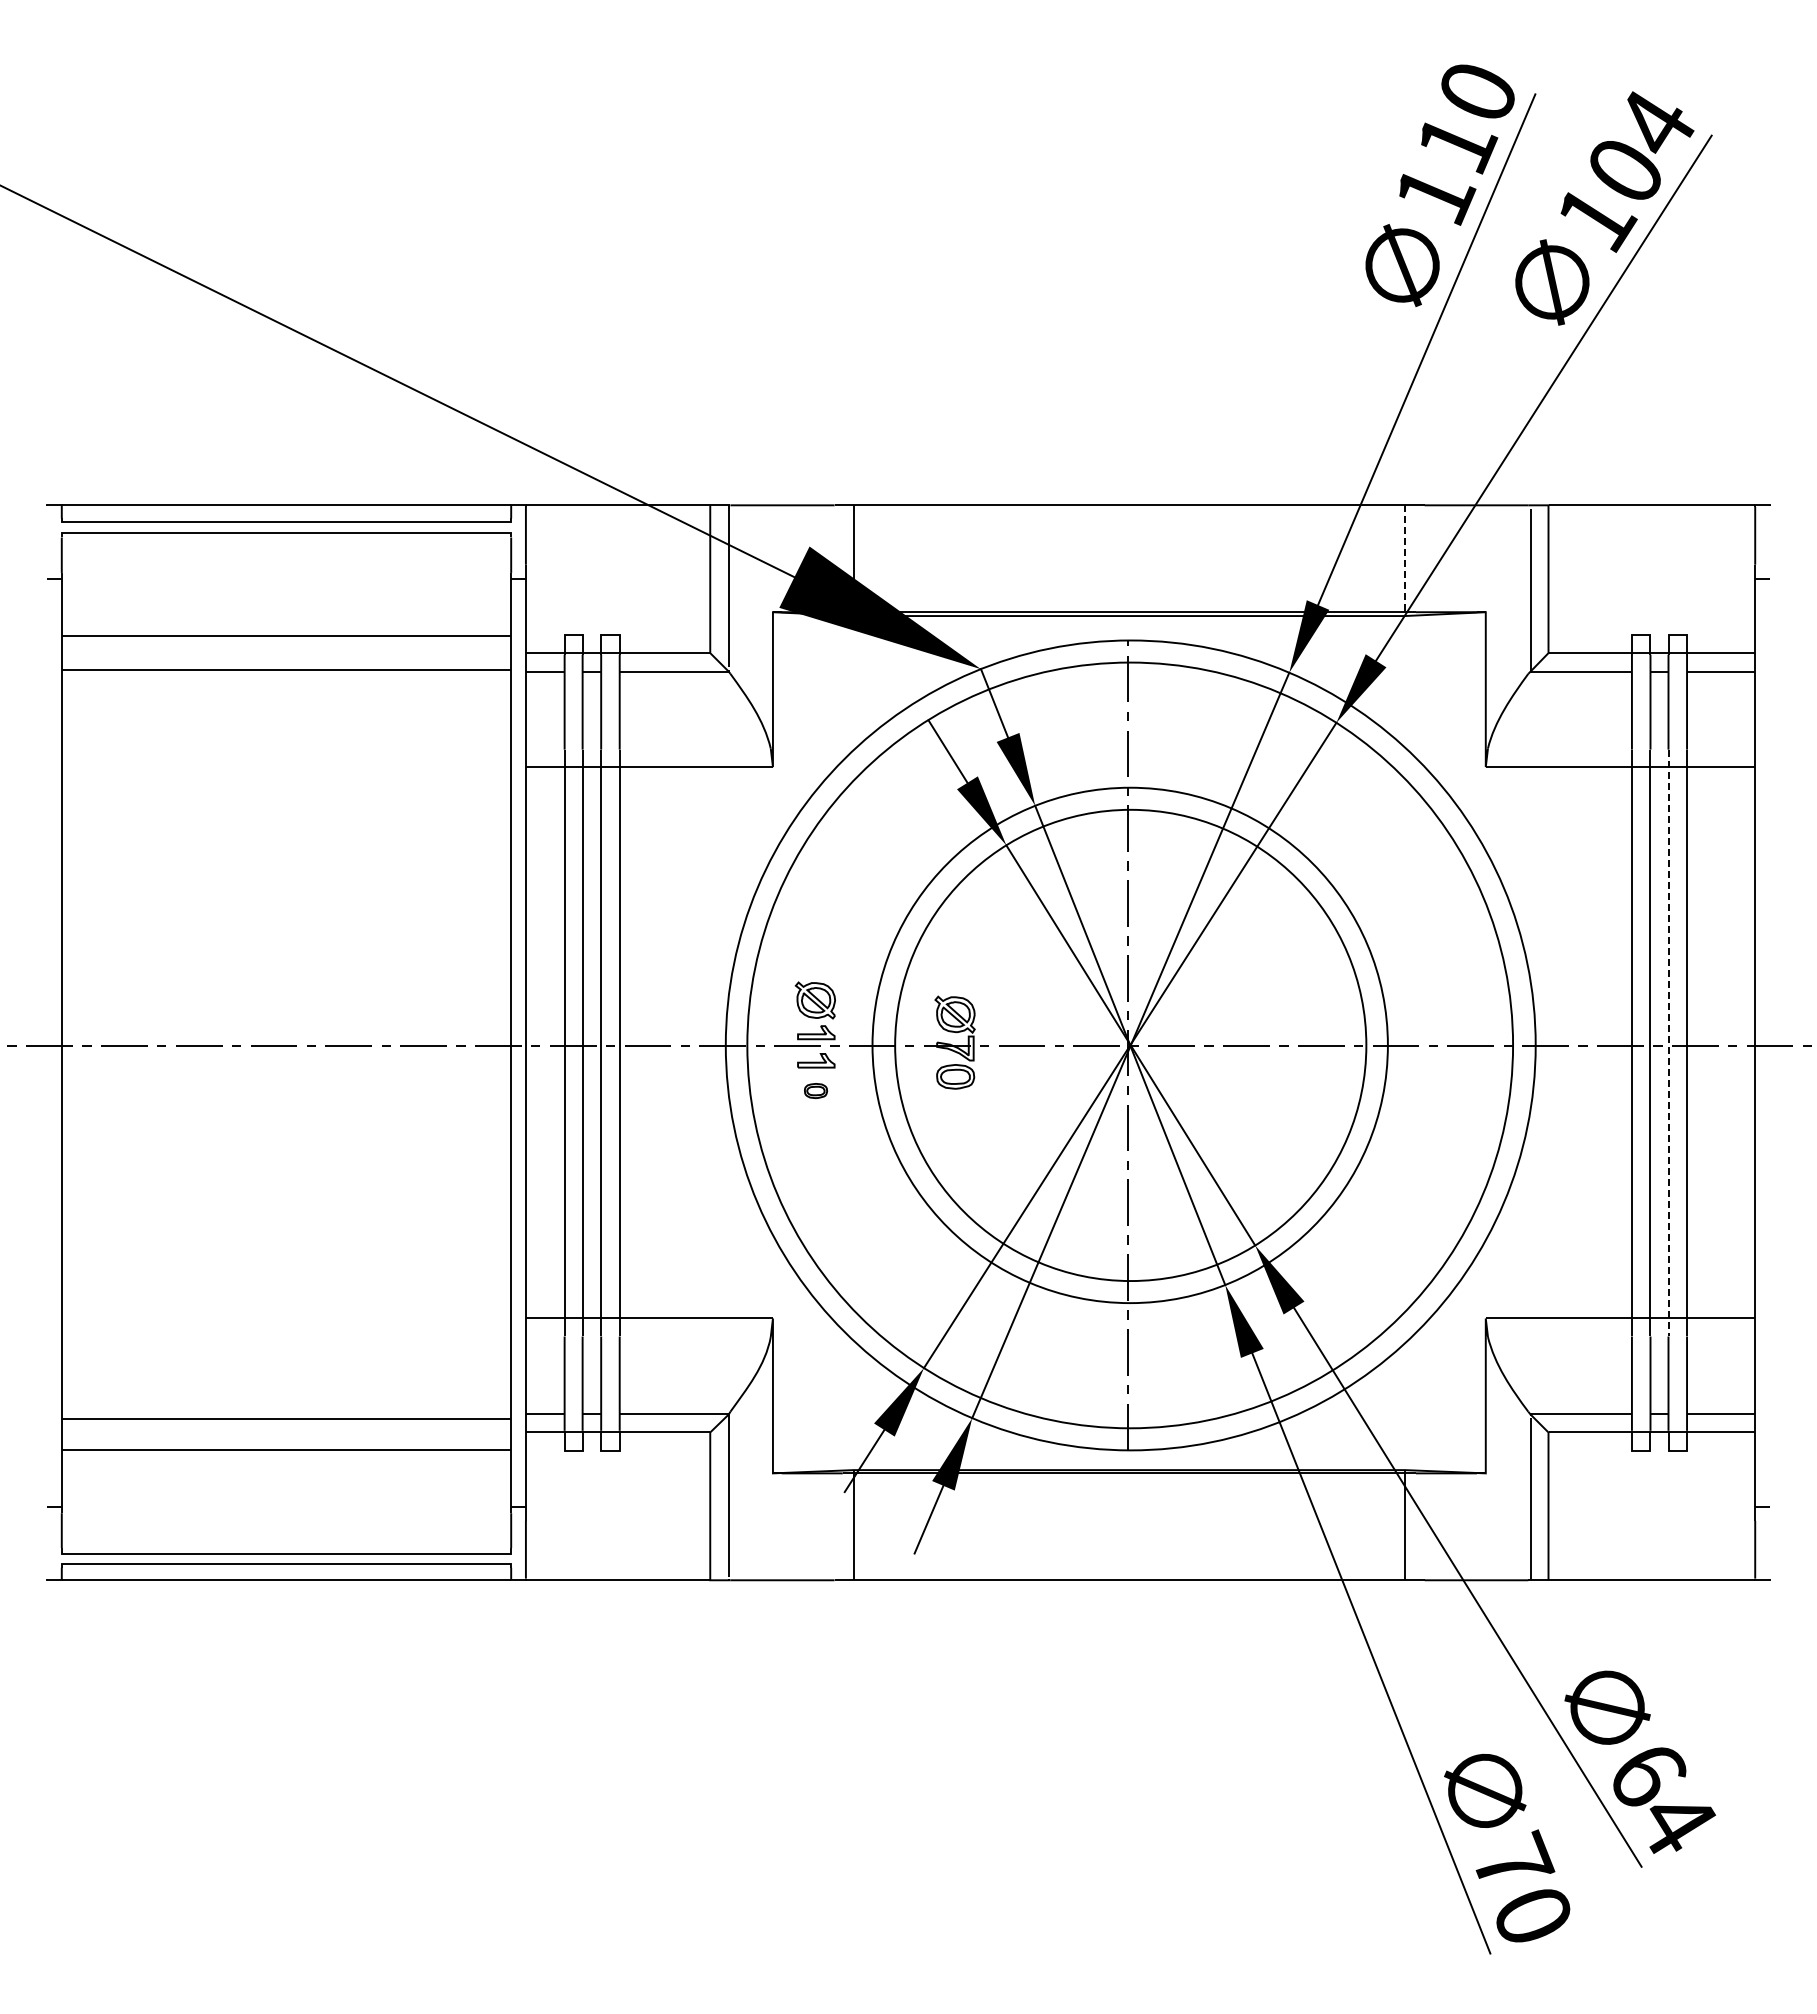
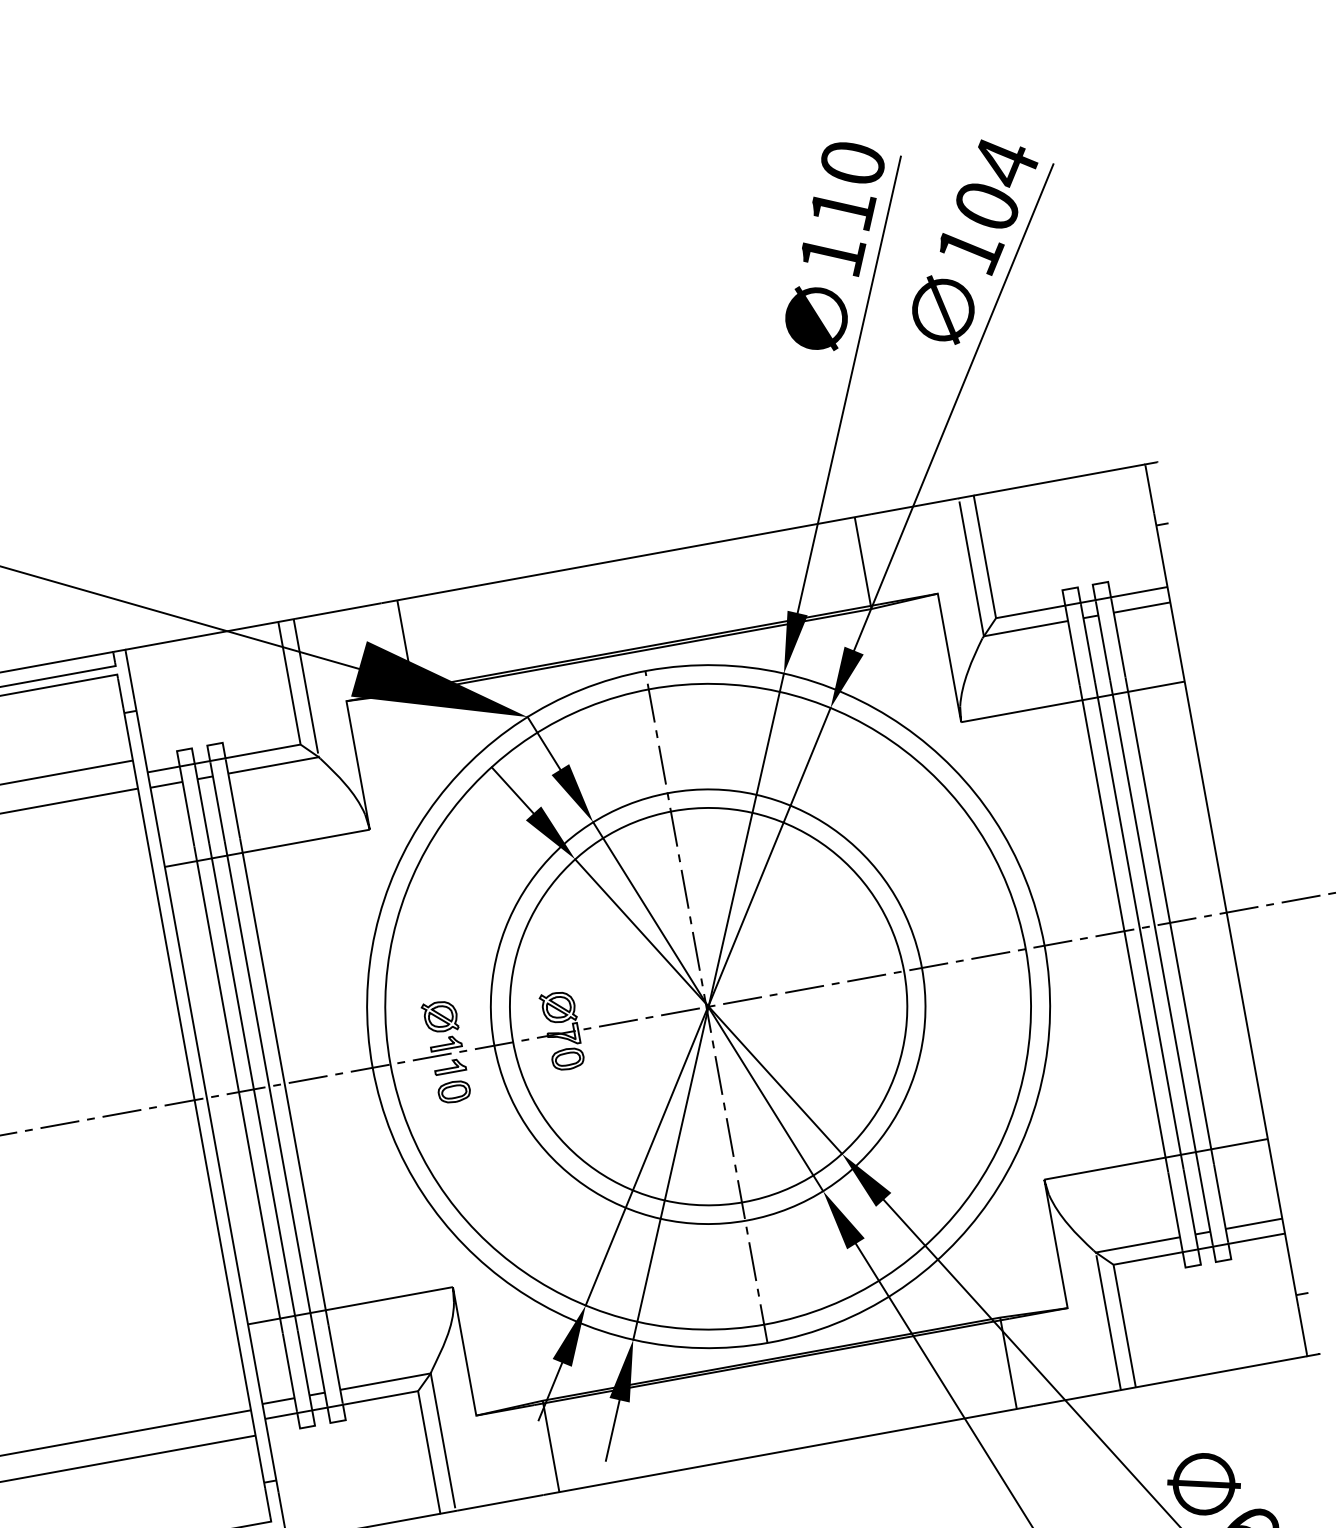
line: (1405, 561) -> (863, 563), dashed -> solid
line: (1668, 1043) -> (1154, 923), dashed -> solid
part: (815, 1090) -> (453, 1091), size x1.67

